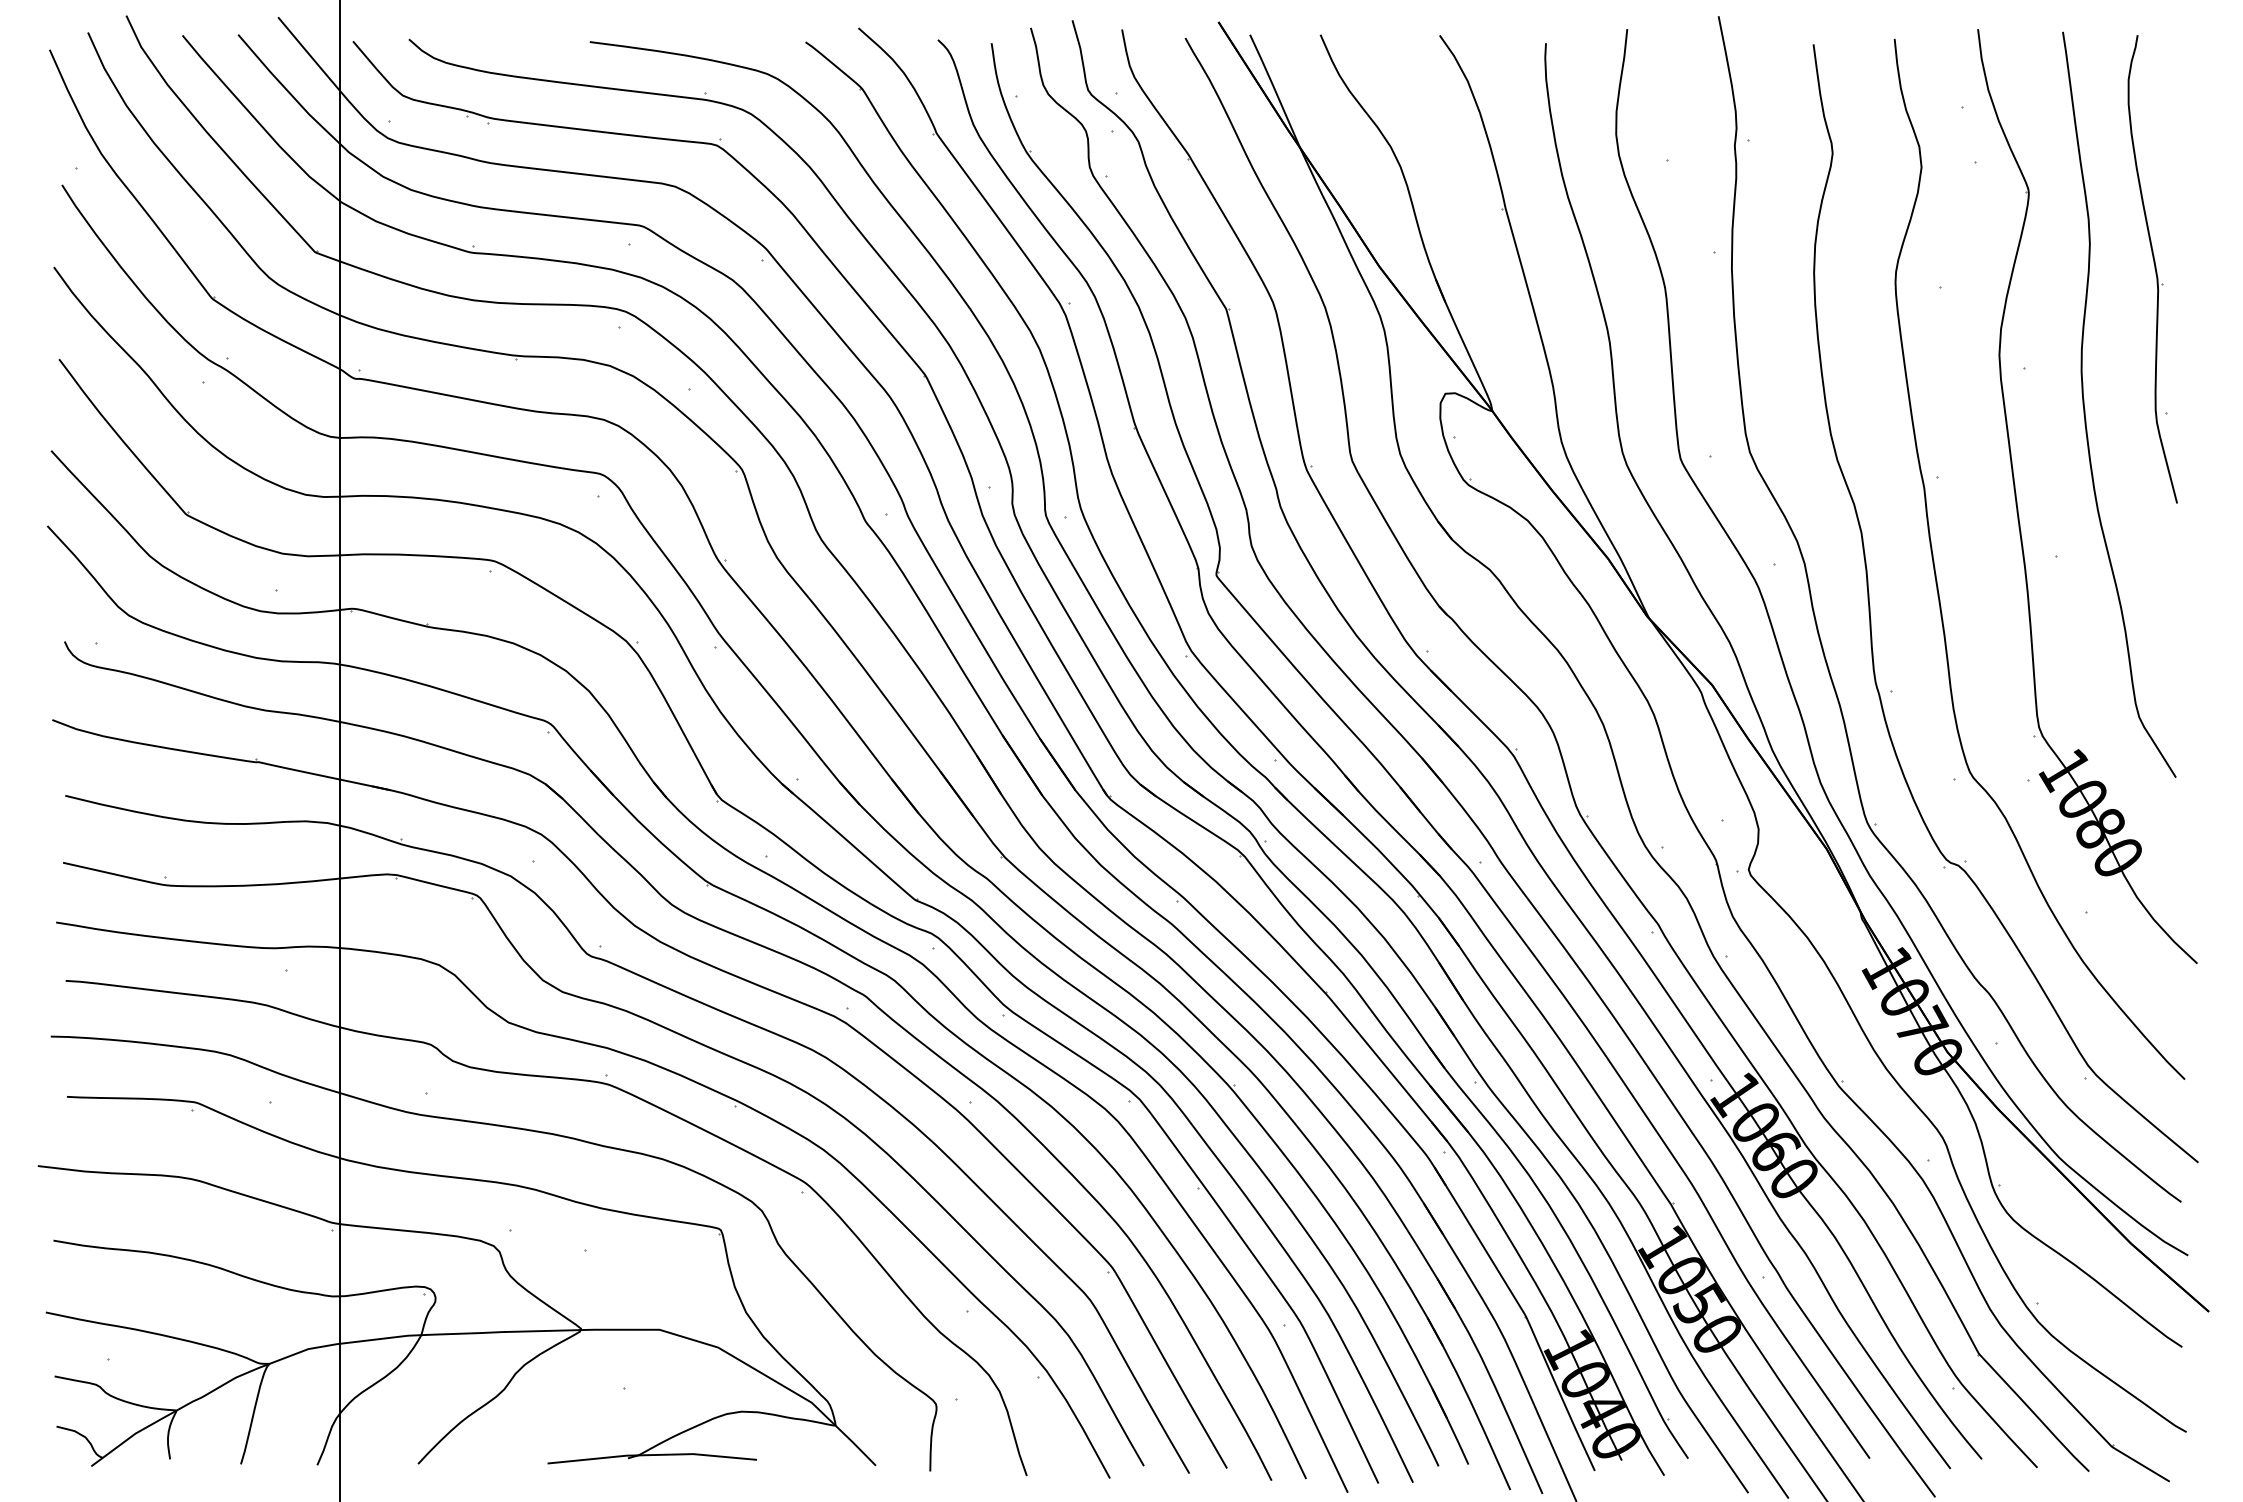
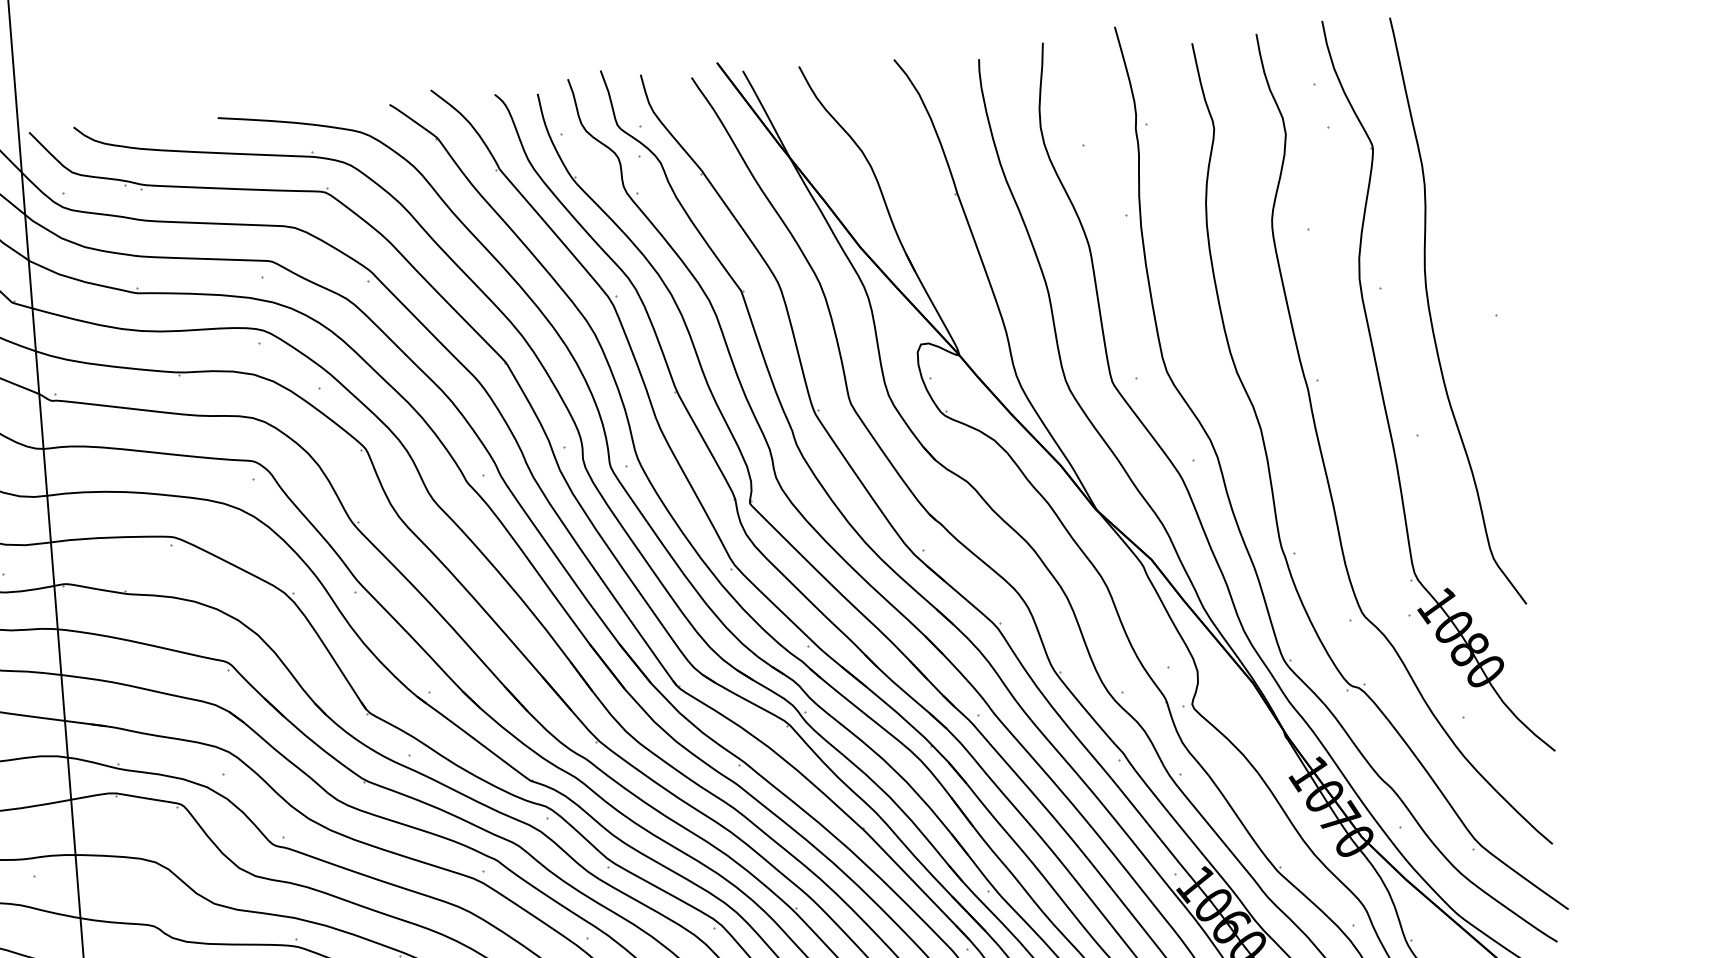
part: (2152, 269) -> (1476, 201), removed

